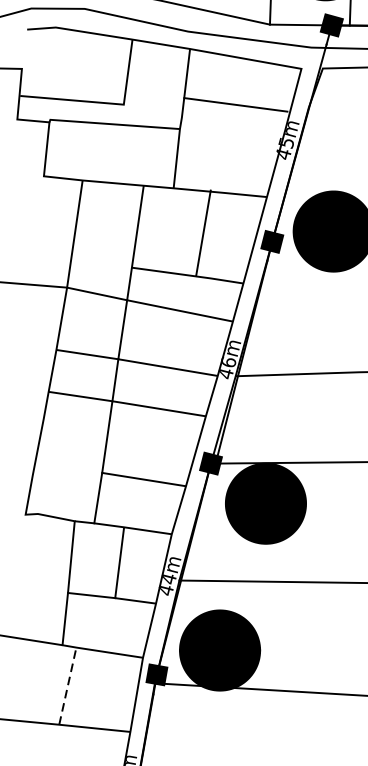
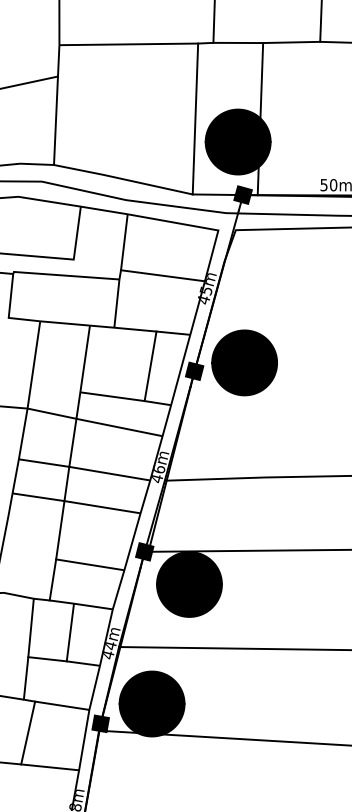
line: (235, 104) -> (162, 275), moved
line: (203, 233) -> (150, 366), moved
line: (68, 685) -> (28, 732), dashed -> solid

